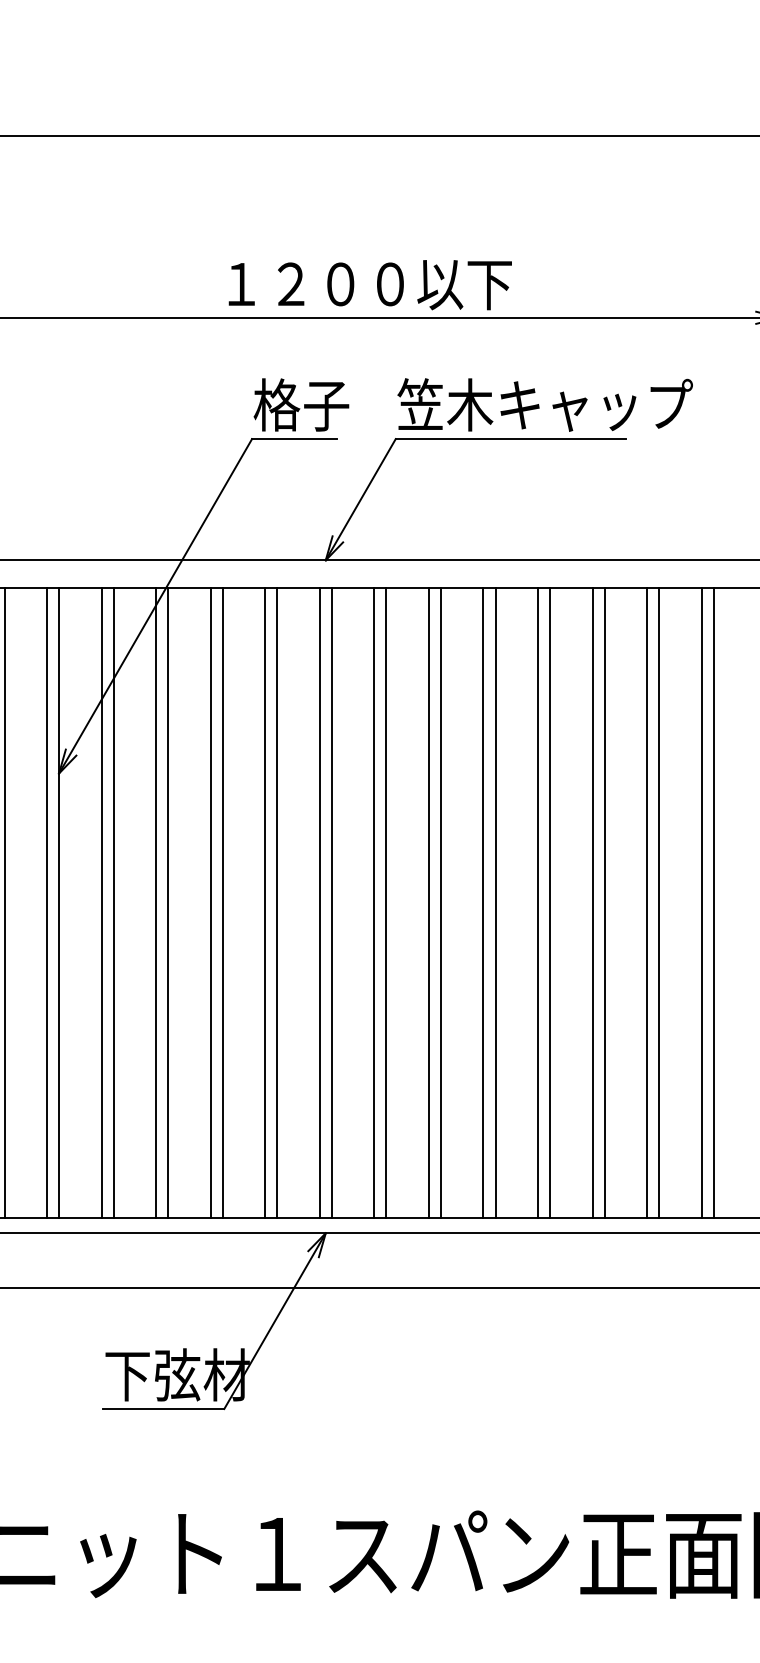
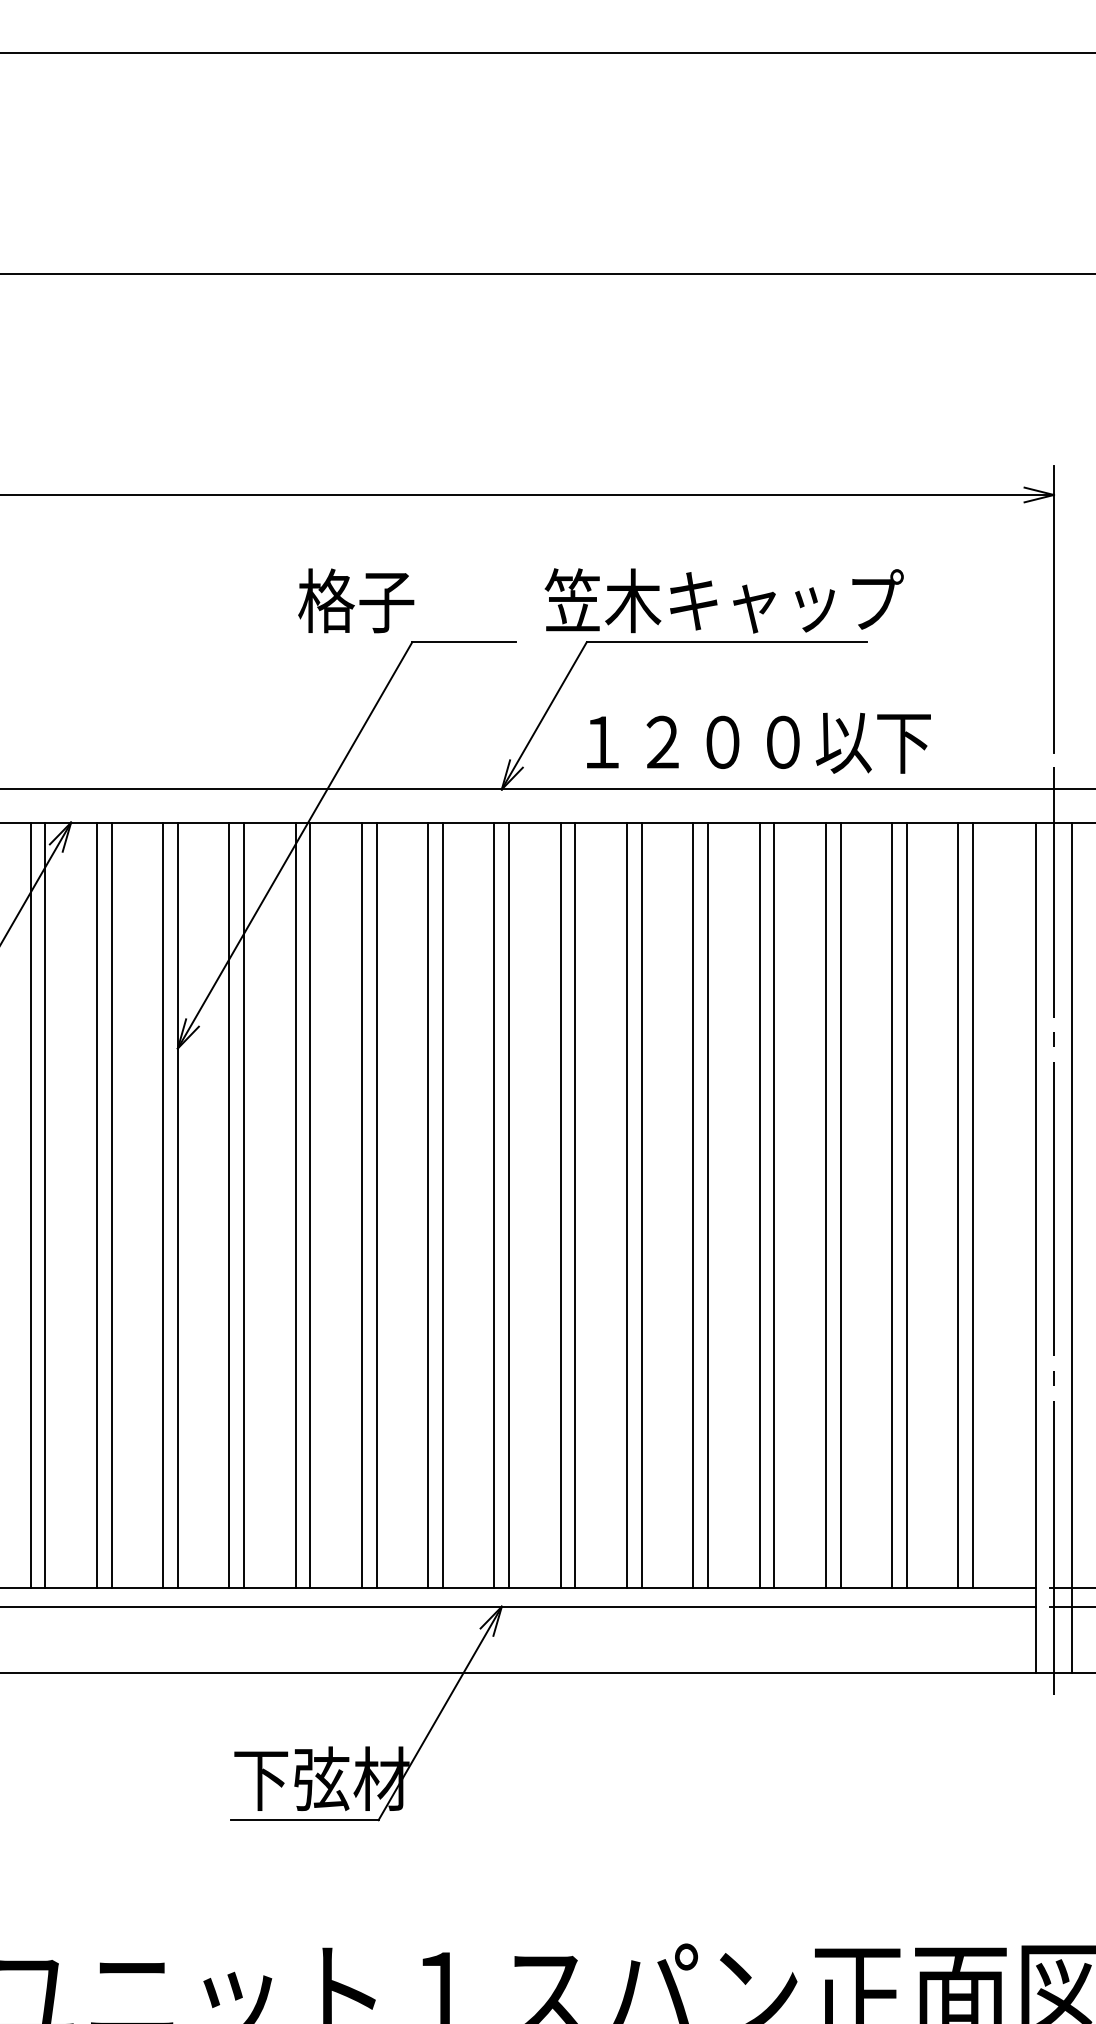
text: (369, 284) -> (758, 742), moved
text: (301, 404) -> (356, 600), moved
text: (544, 404) -> (723, 600), moved

